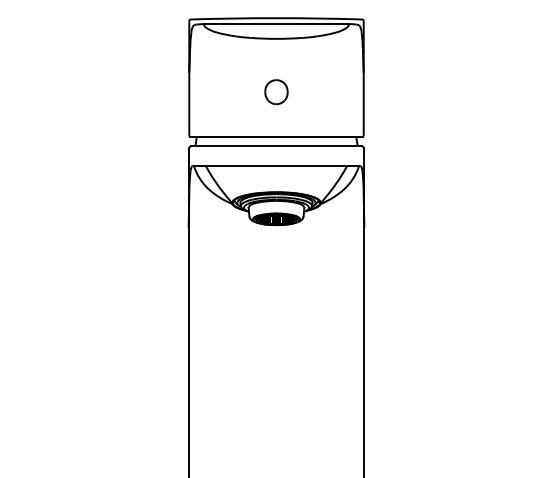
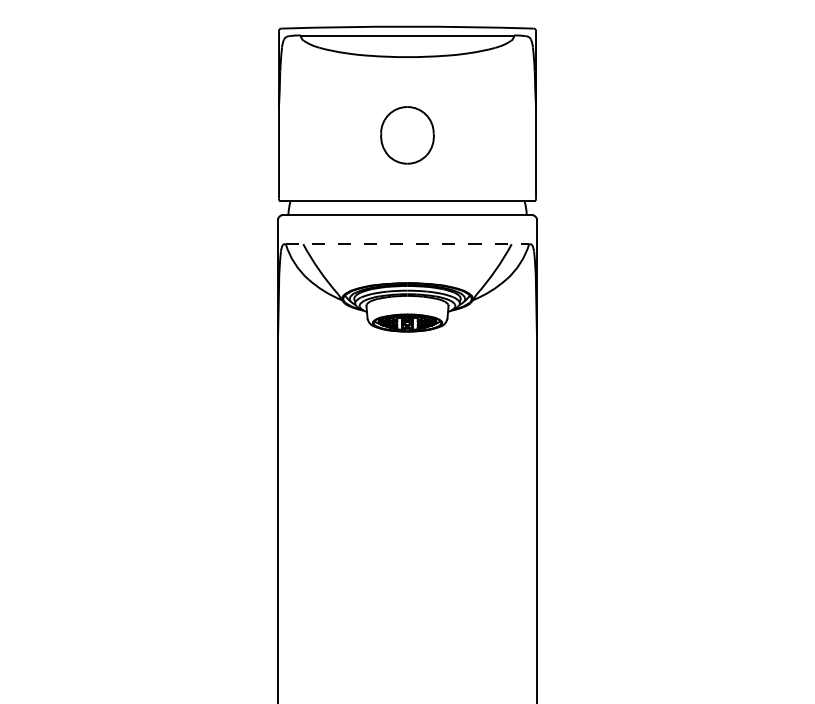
part: (276, 92) -> (407, 136), size x1.6
line: (276, 165) -> (407, 243), solid -> dashed

